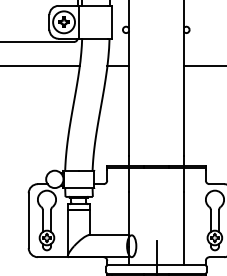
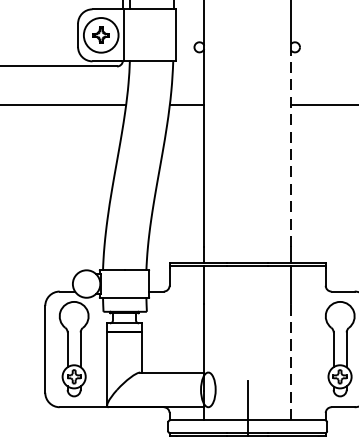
line: (183, 94) -> (290, 149), solid -> dashed
line: (183, 228) -> (290, 361), solid -> dashed

